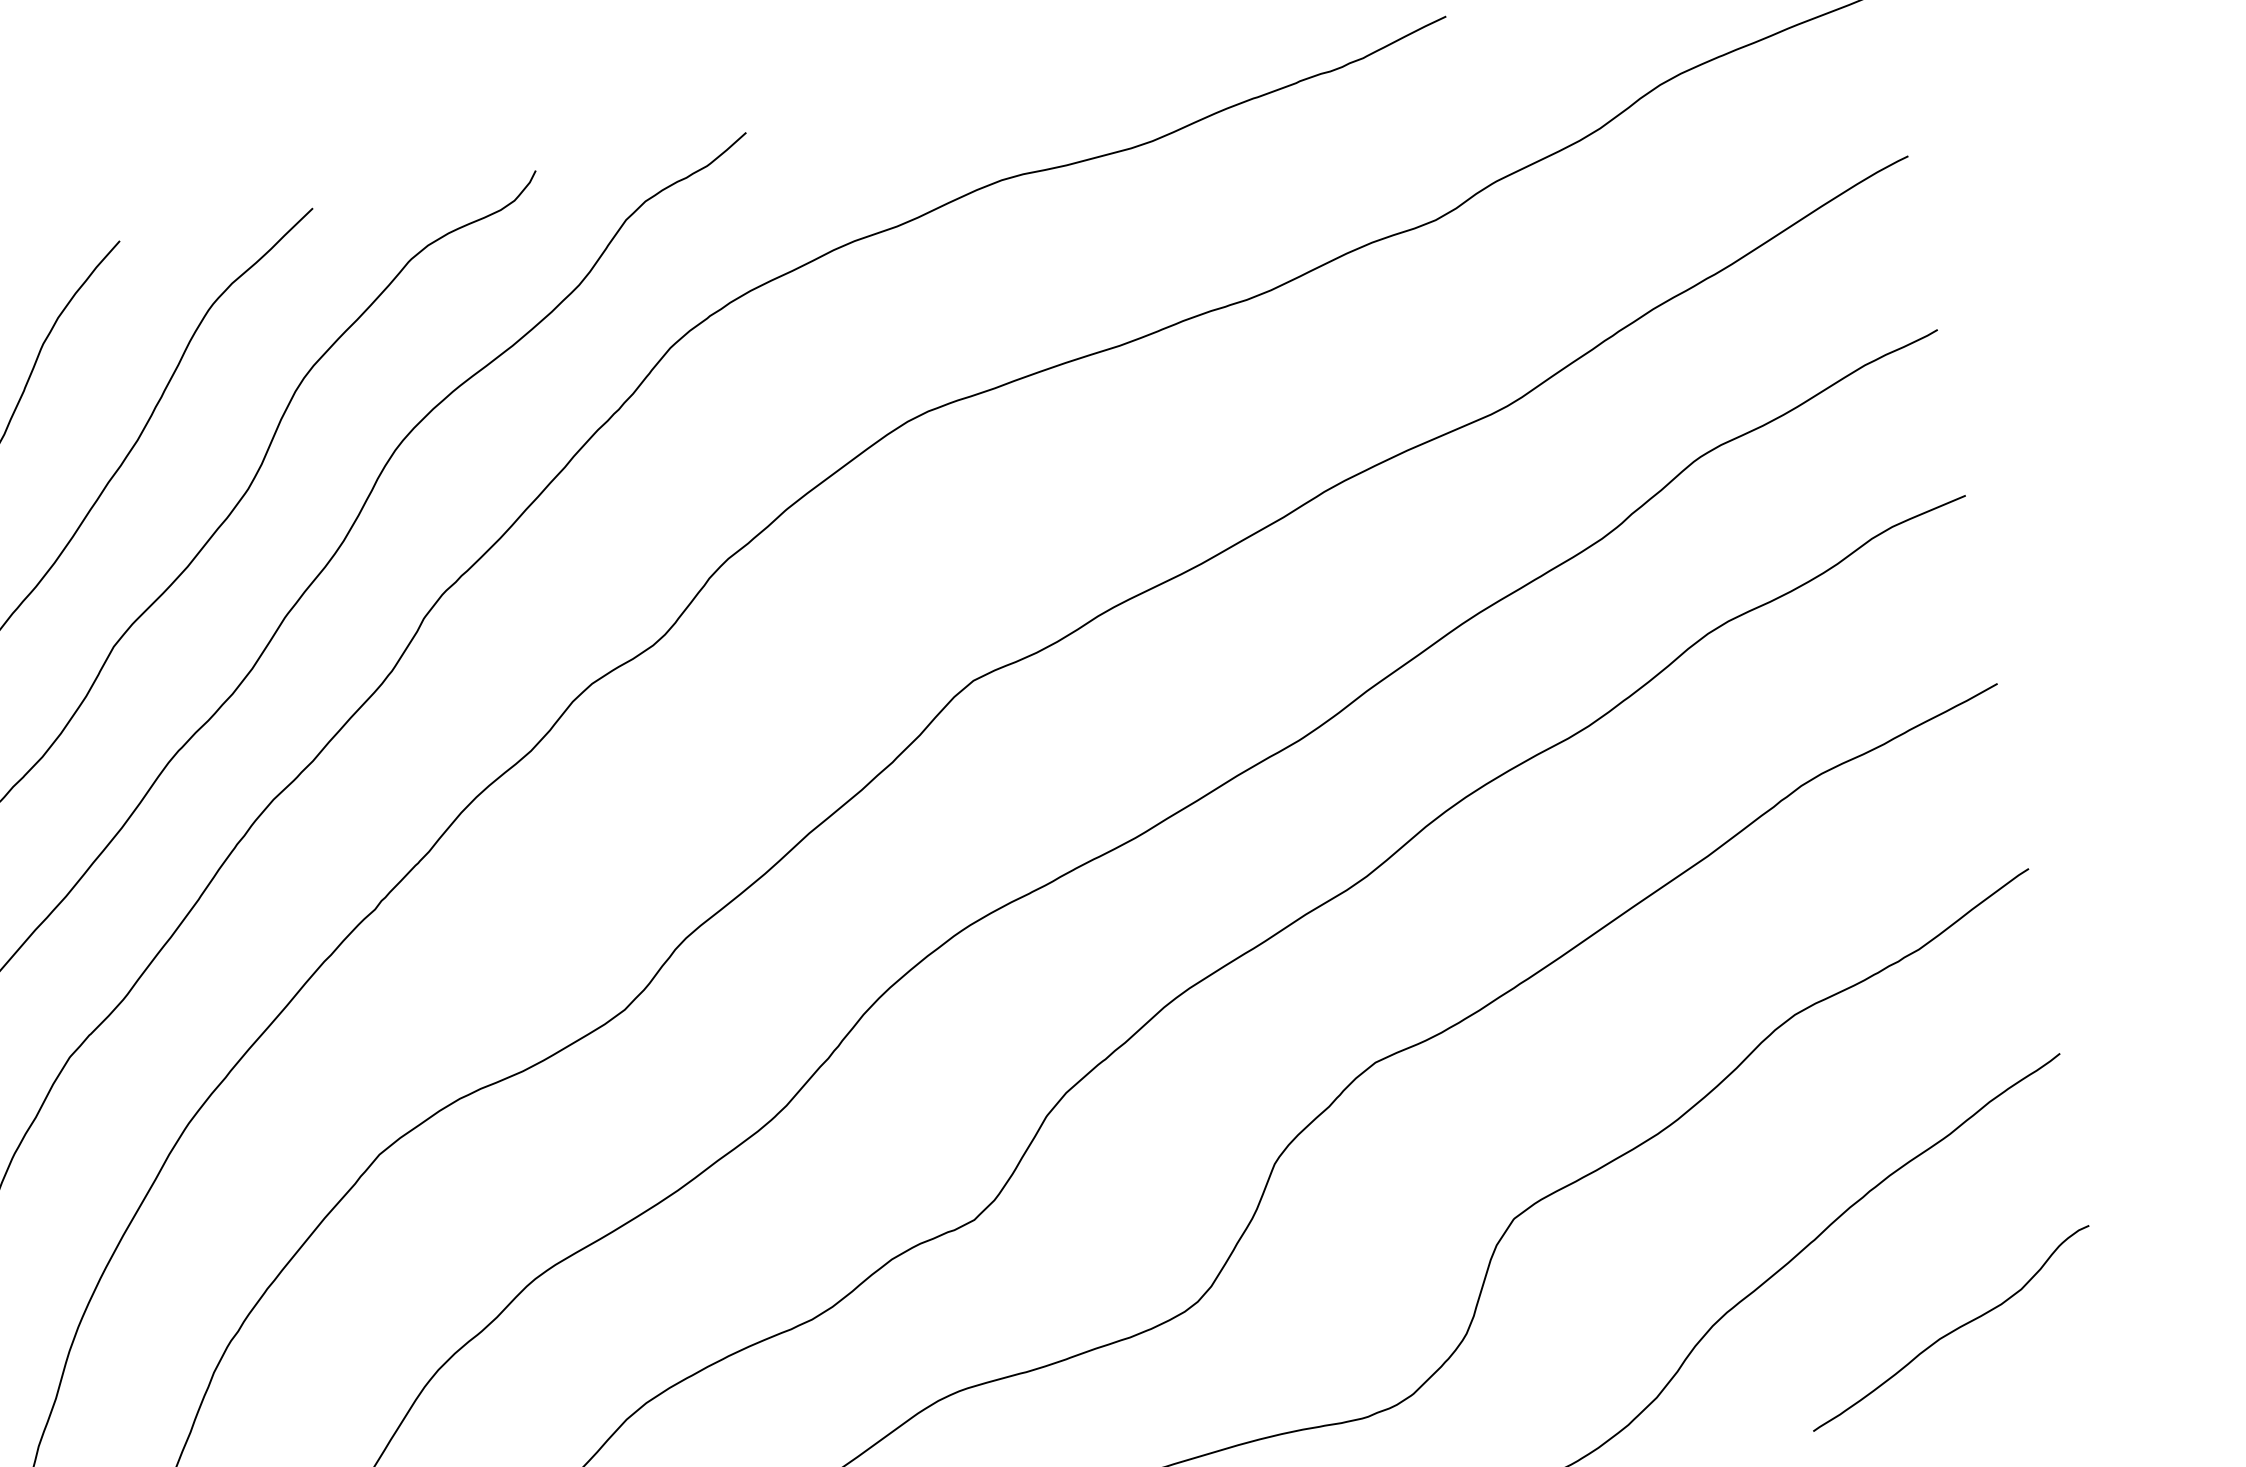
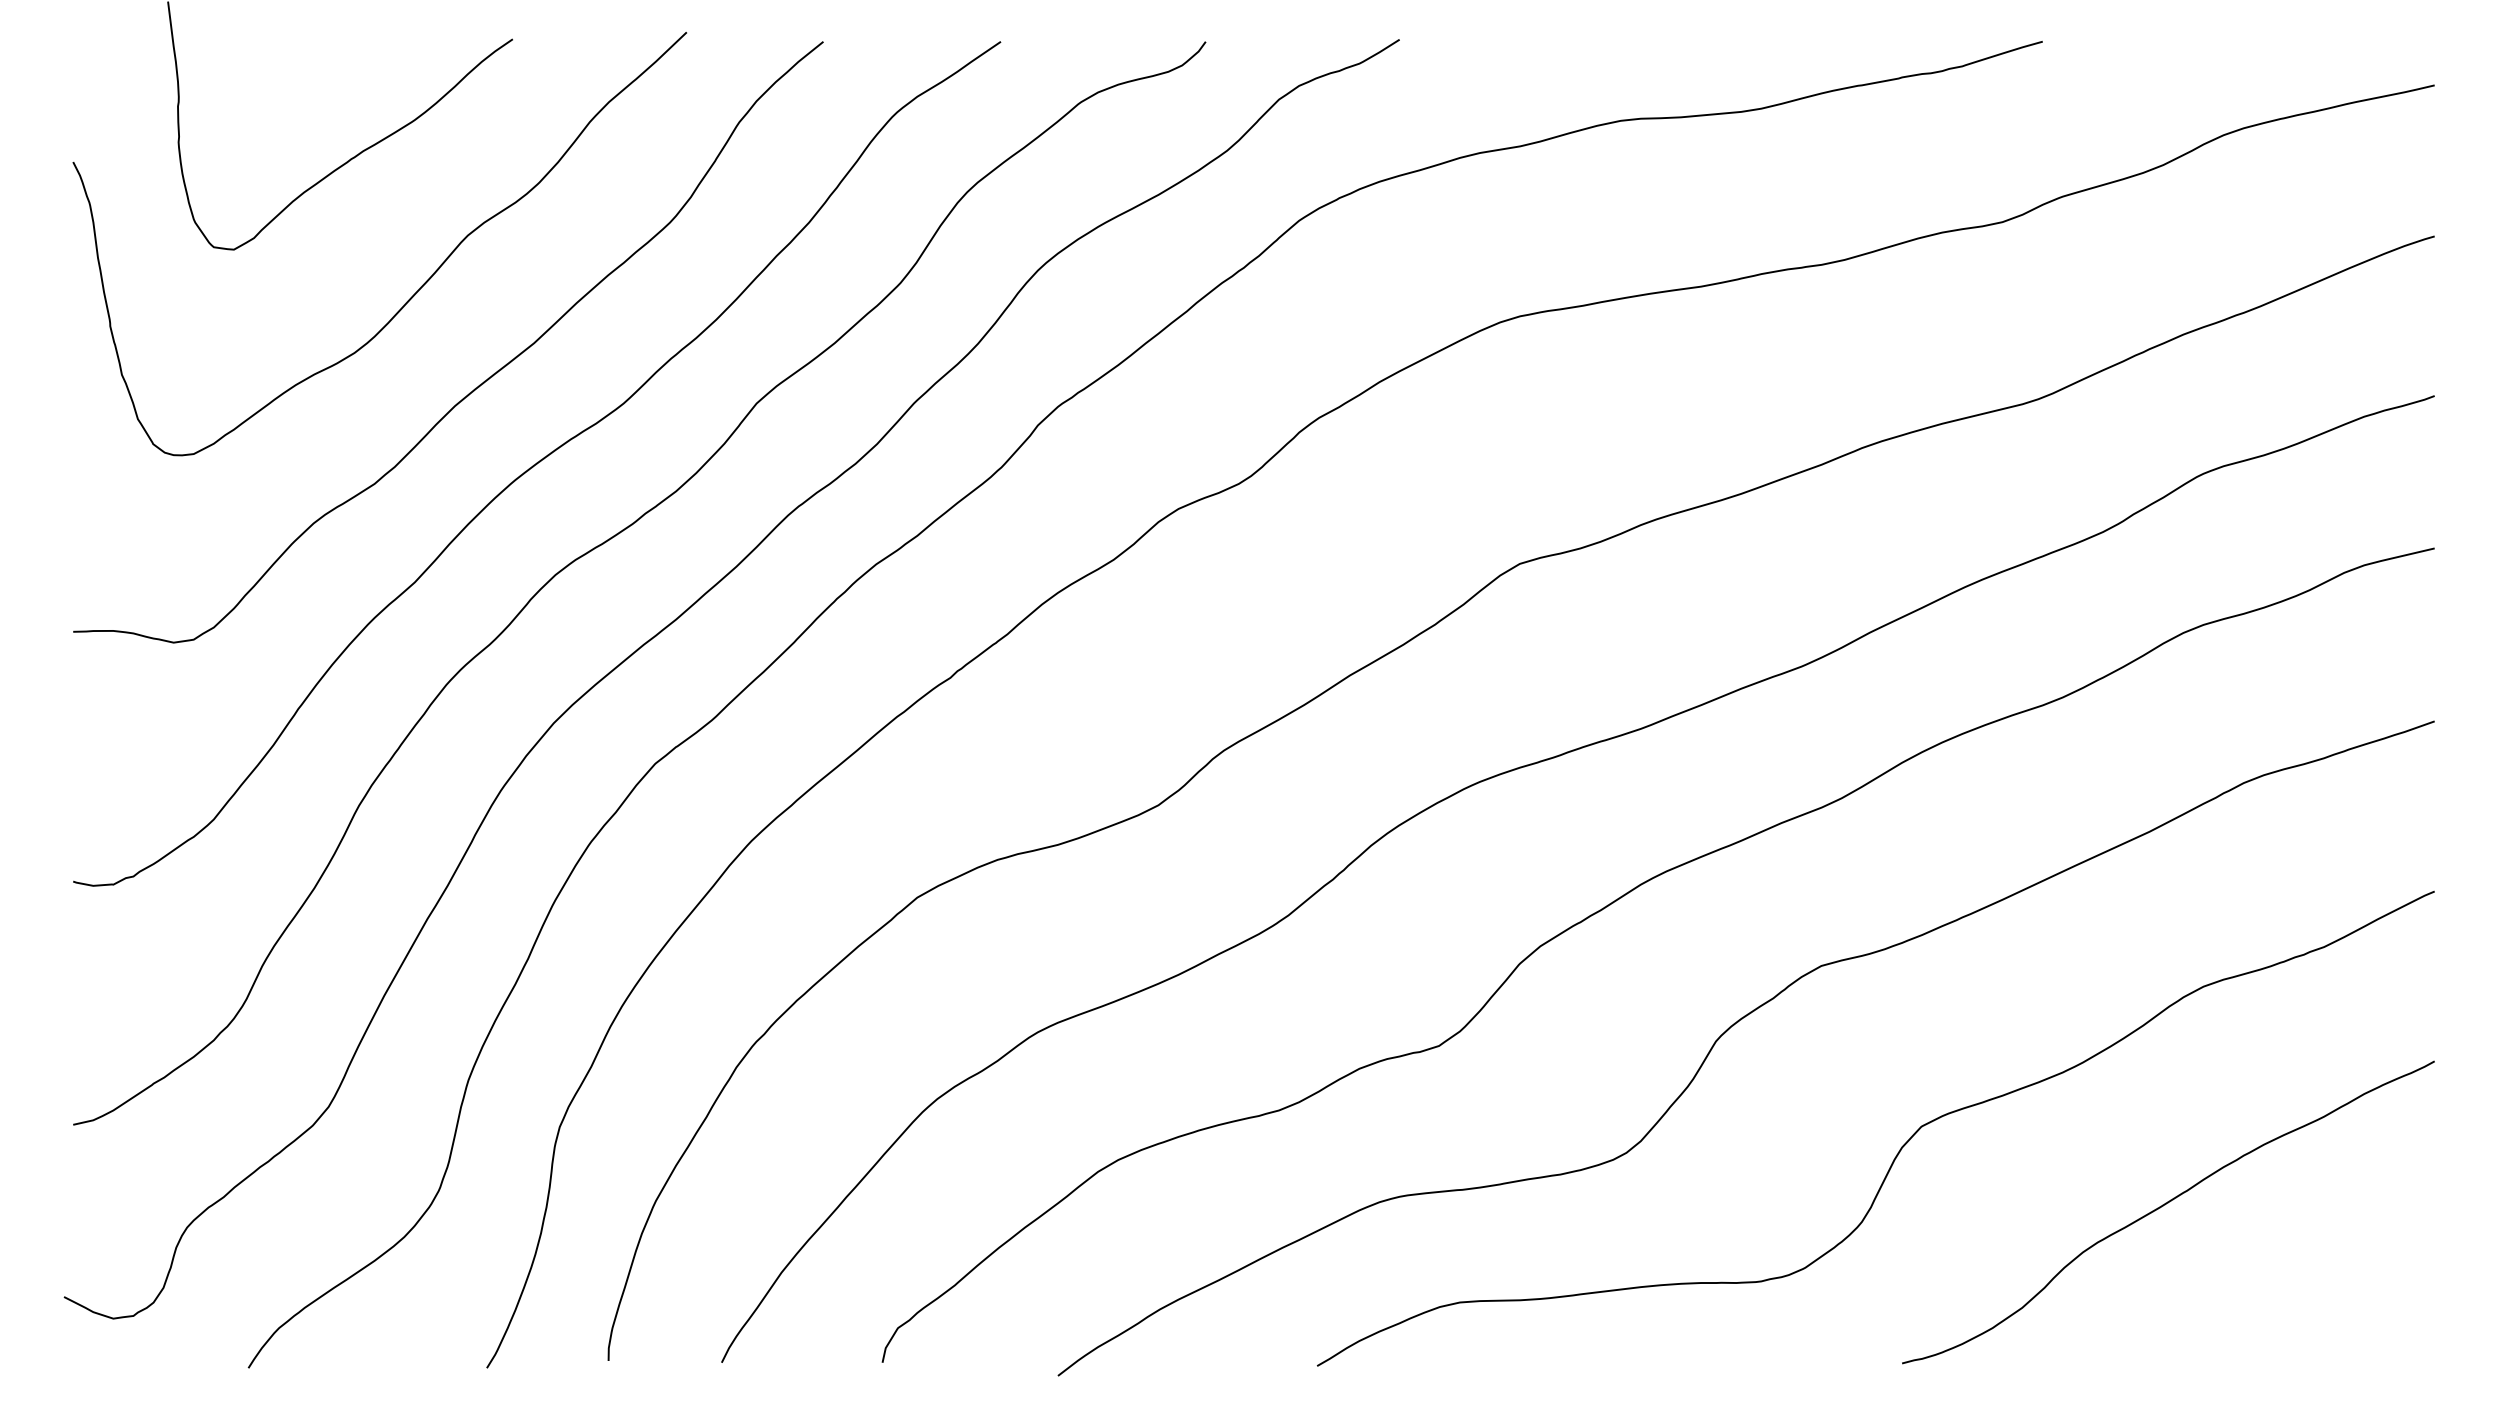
curve: (1952, 1330) -> (2296, 1292), removed

